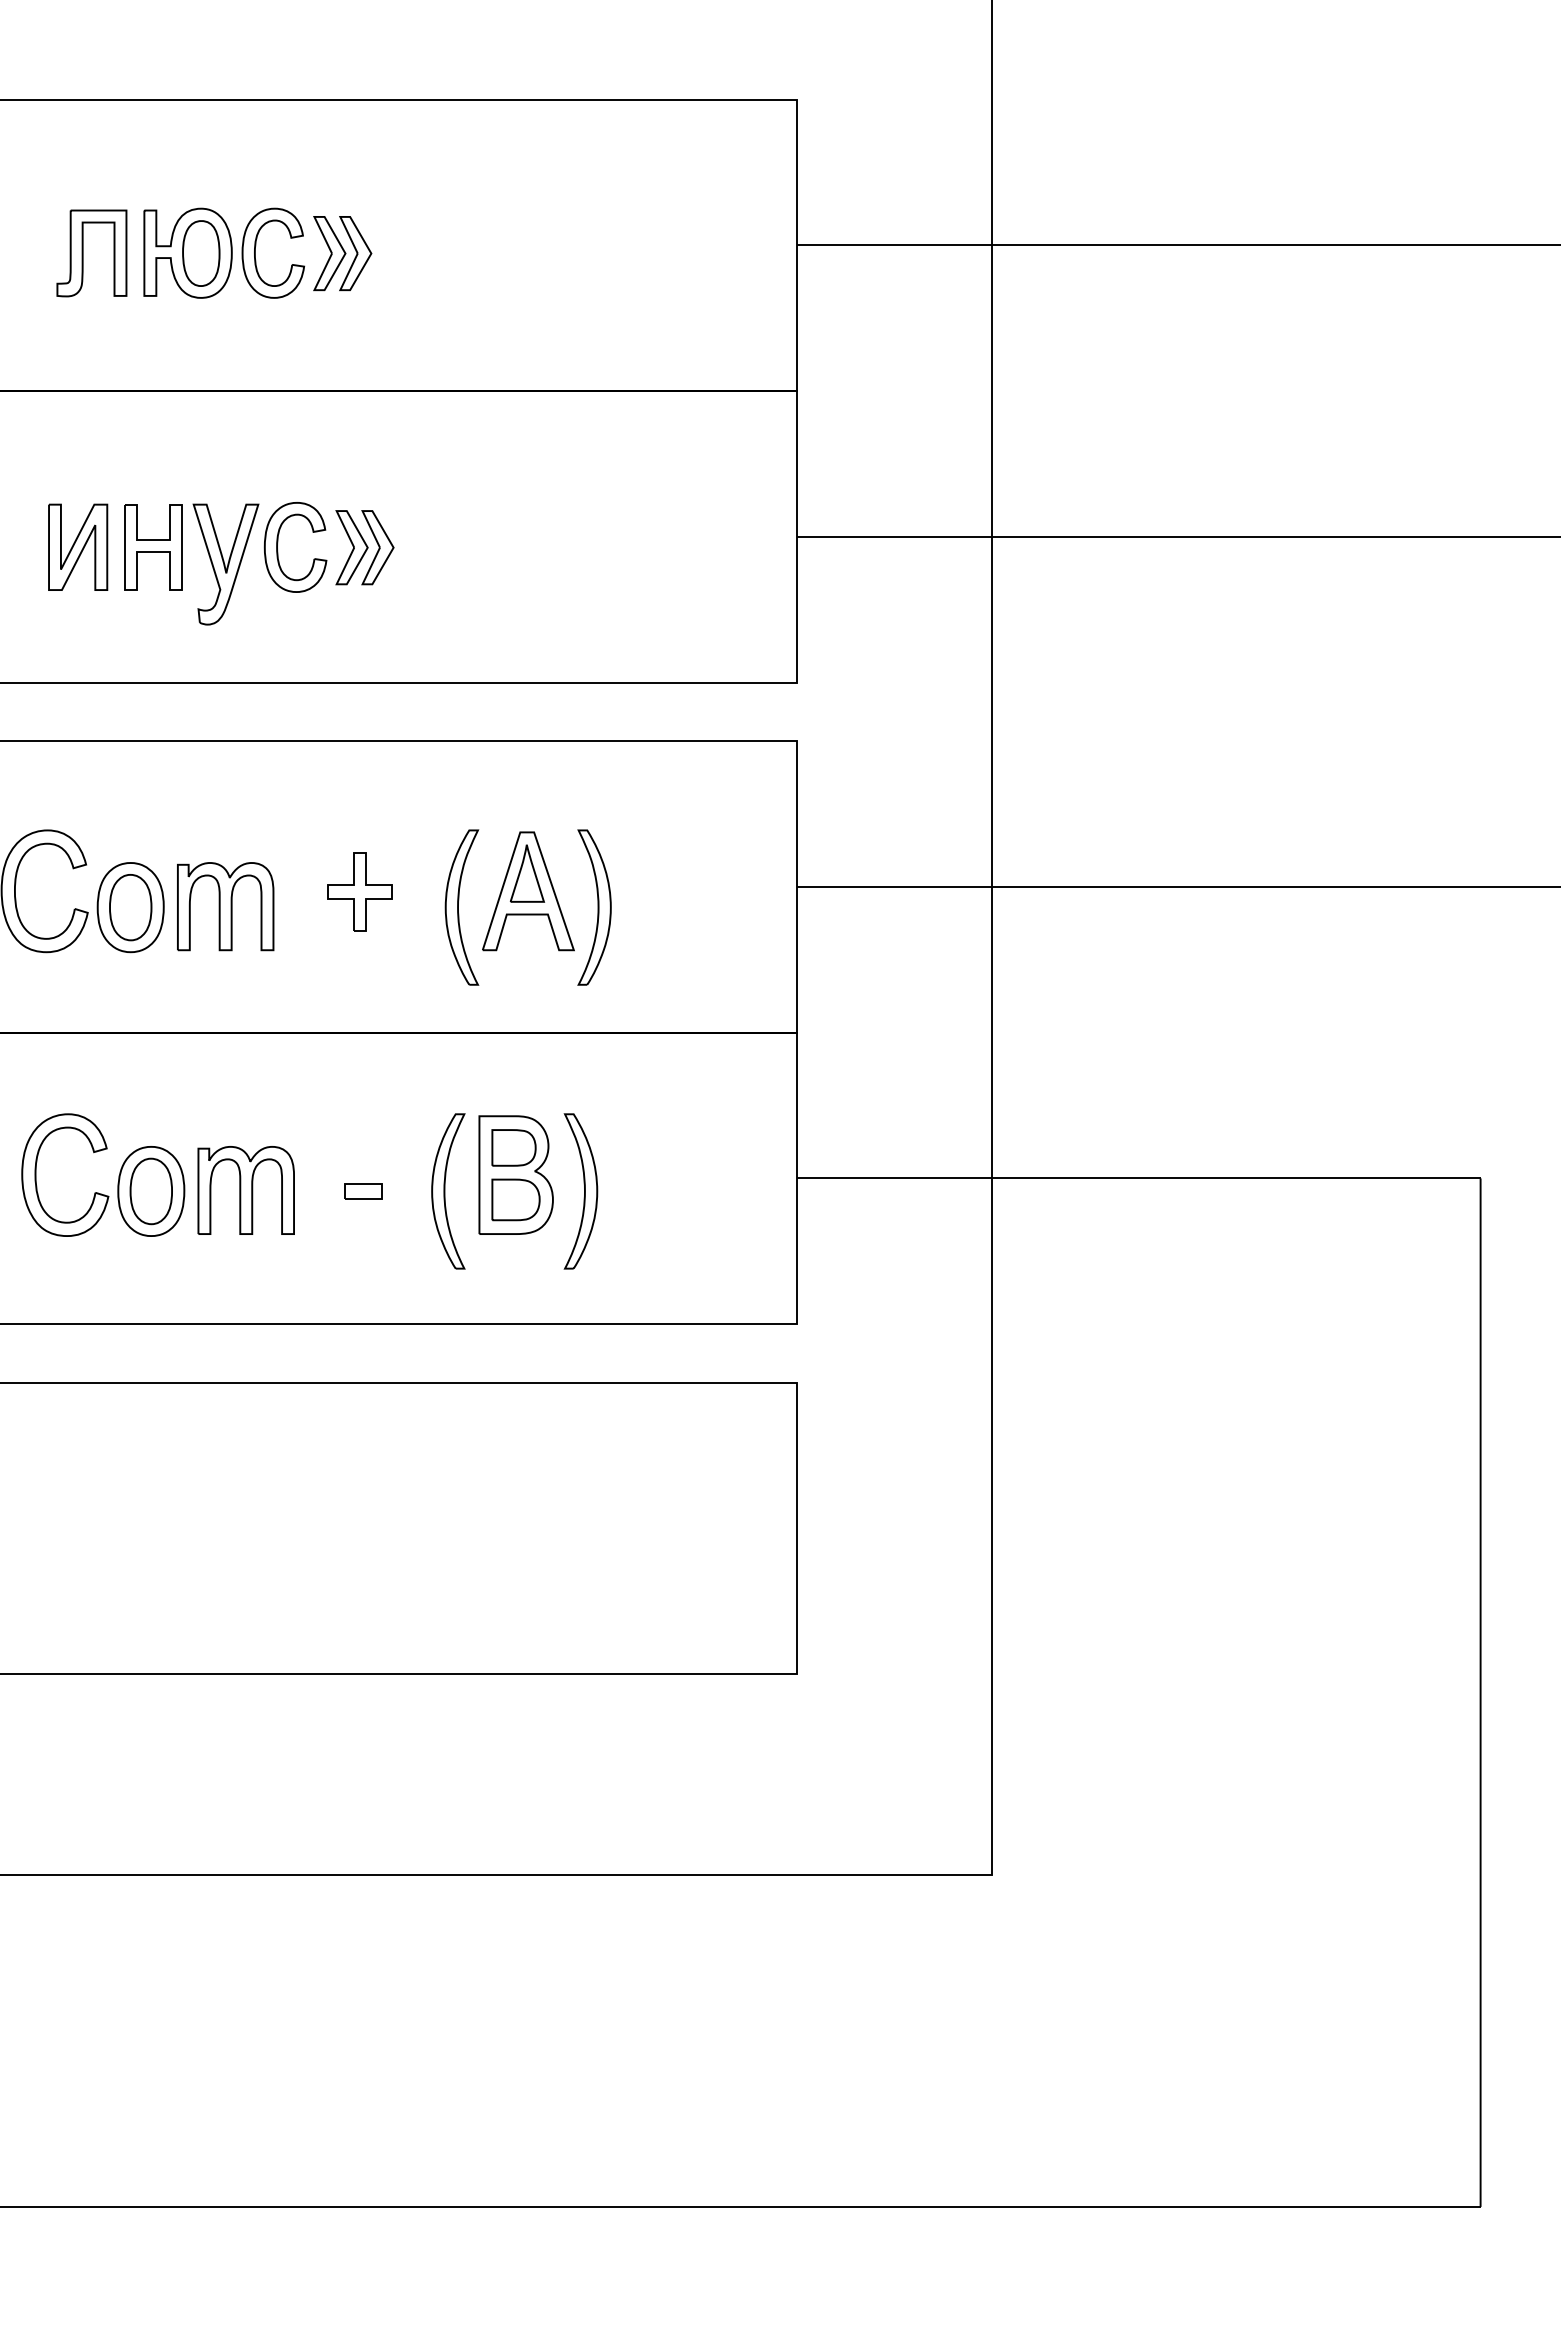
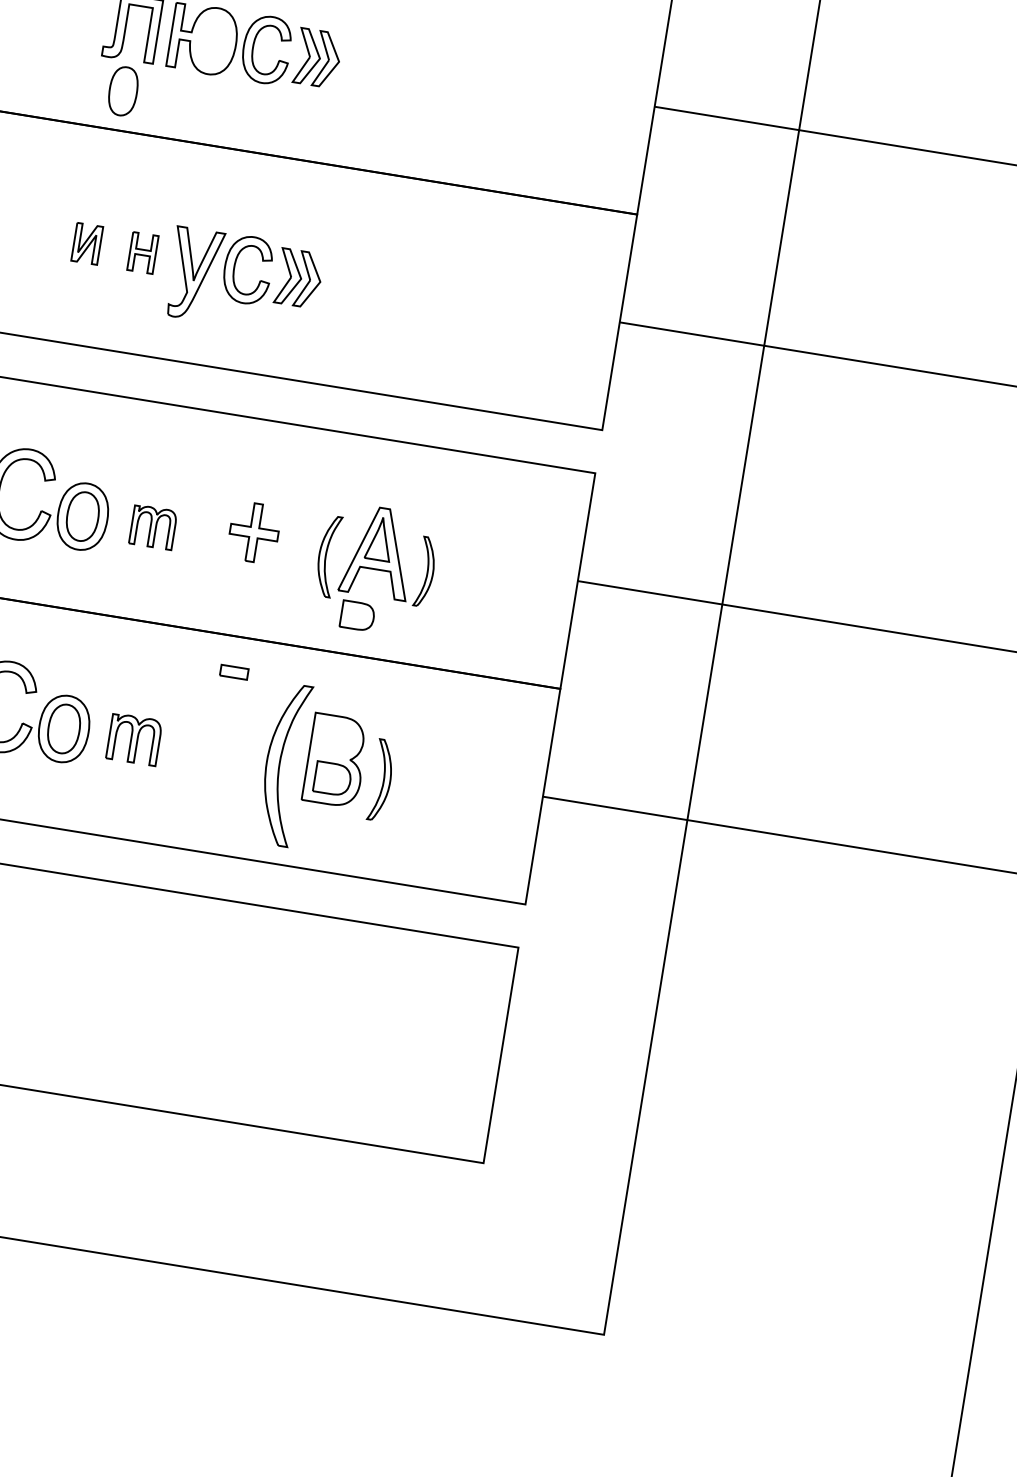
part: (201, 253) -> (123, 91), moved
part: (78, 546) -> (87, 243), size x0.6
part: (153, 547) -> (142, 253), size x0.6
part: (225, 906) -> (153, 527), size x0.6
part: (461, 907) -> (327, 556), size x0.7
part: (594, 907) -> (425, 572), size x0.6
part: (513, 1147) -> (357, 615), moved
part: (245, 1190) -> (133, 739), size x0.7
part: (363, 1191) -> (234, 672), moved
part: (448, 1191) -> (283, 764), size x1.4
part: (580, 1191) -> (381, 780), size x0.7

